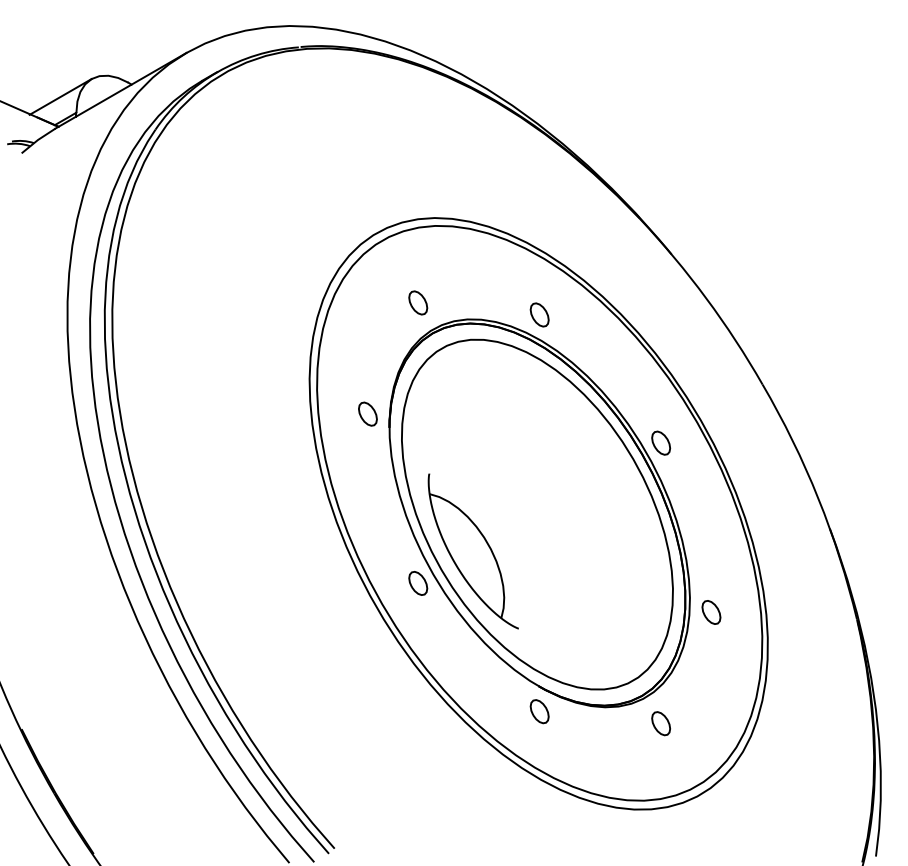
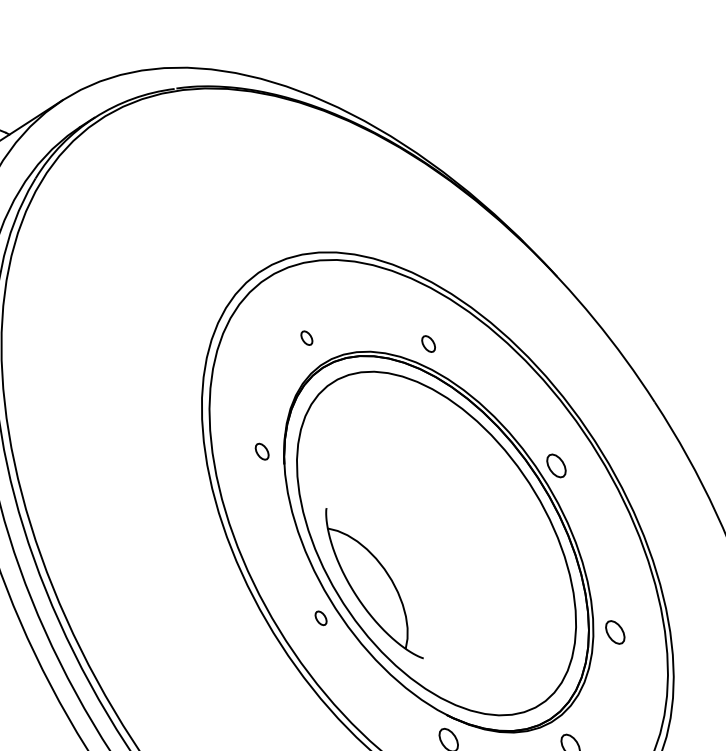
part: (418, 302) -> (307, 337), size x0.6
part: (539, 314) -> (428, 343), size x0.7
part: (367, 413) -> (261, 451), size x0.7
part: (418, 583) -> (321, 618), size x0.6

